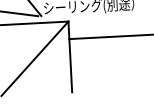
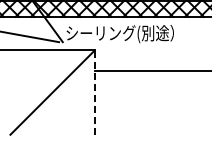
line: (70, 56) -> (94, 92), solid -> dashed

